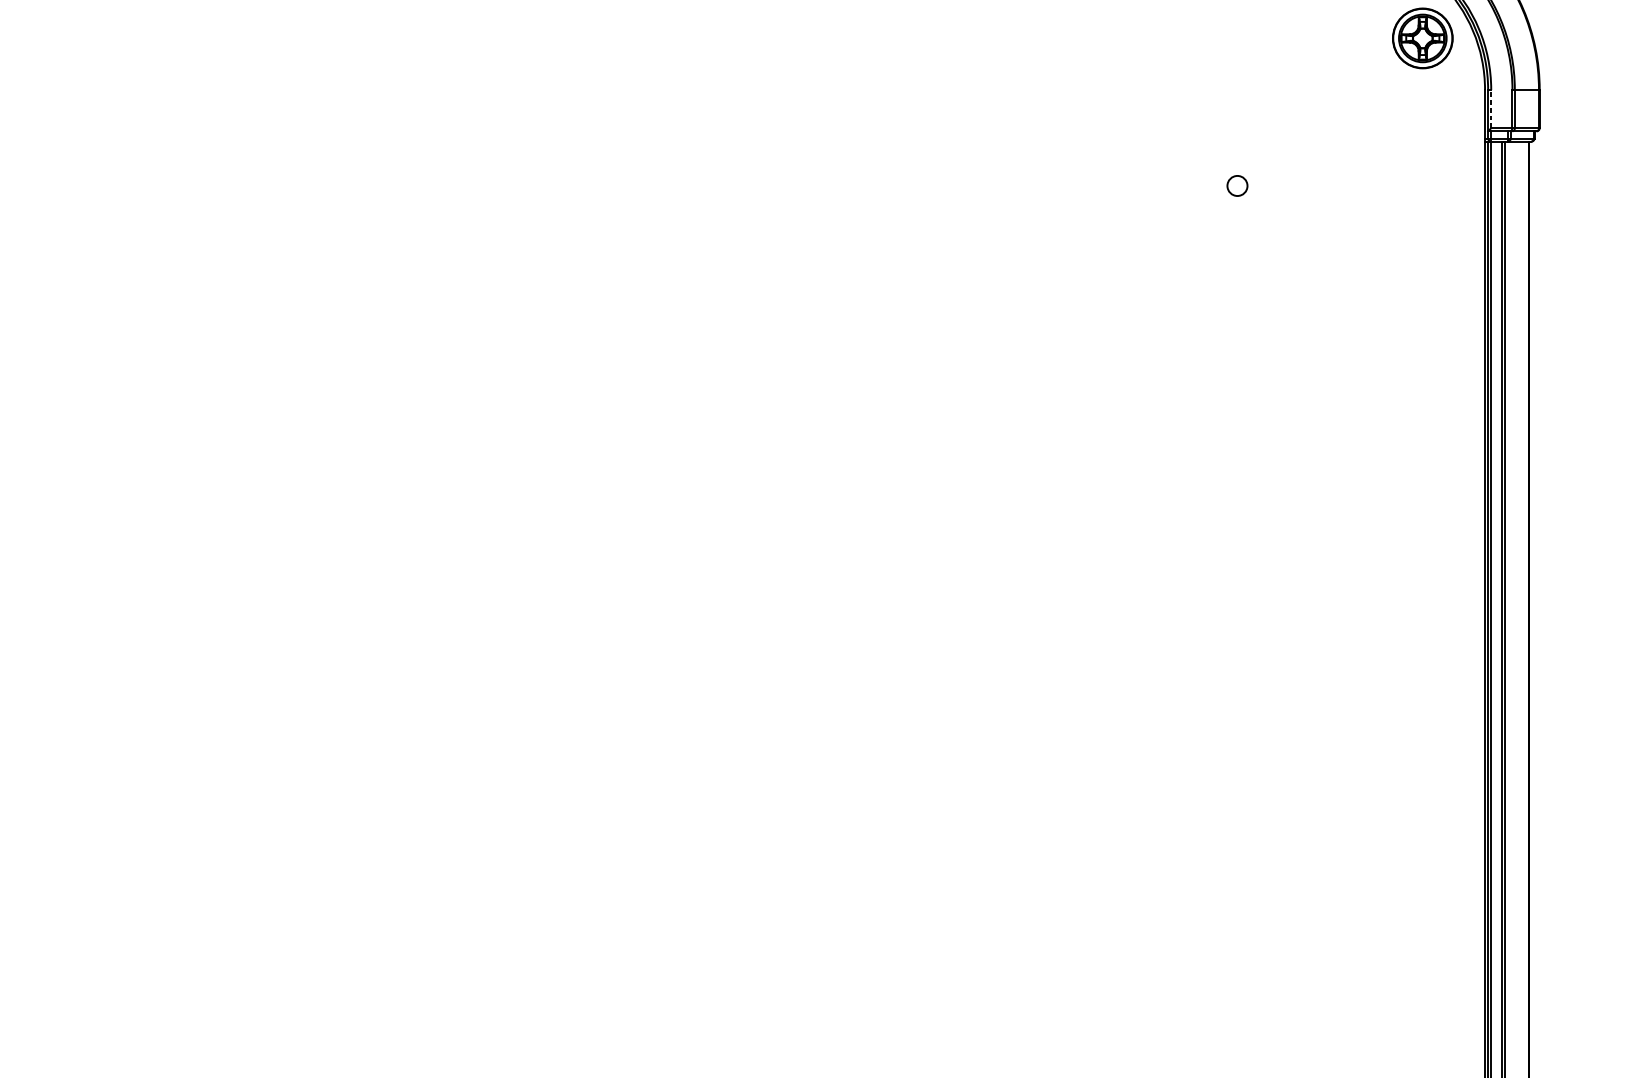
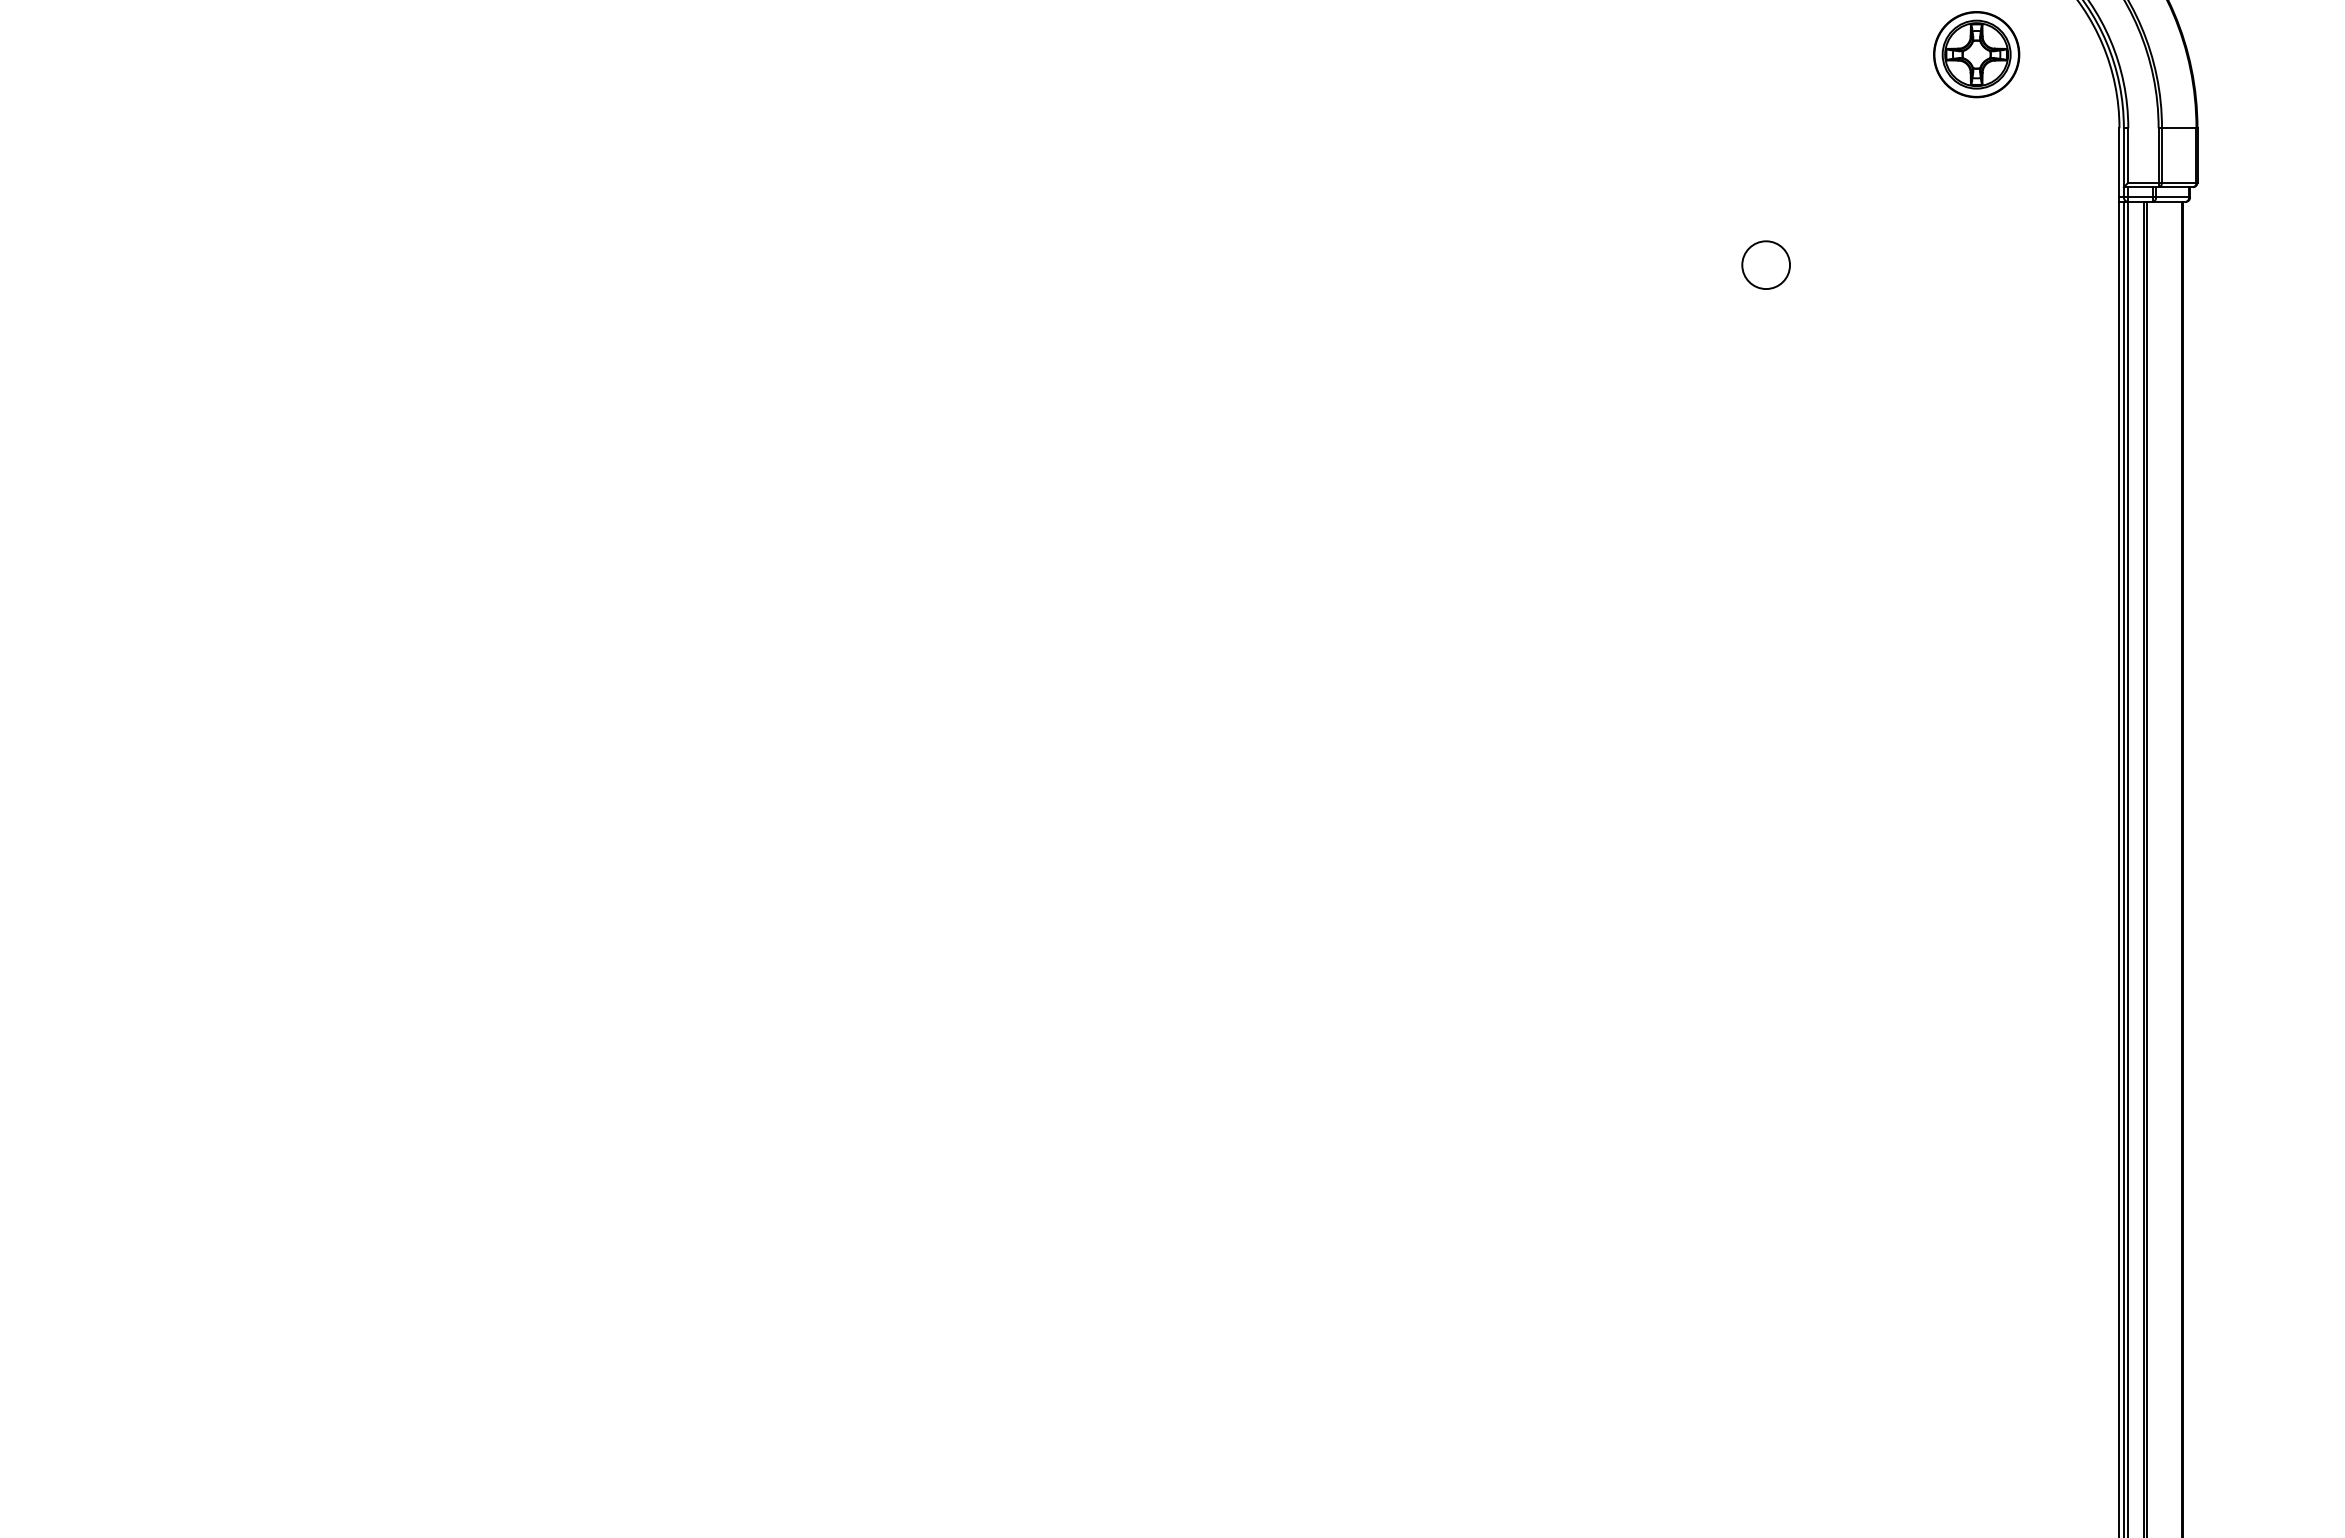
part: (1422, 38) -> (1976, 54), moved
line: (1491, 109) -> (2128, 155), dashed -> solid
circle: (1237, 186) -> (1766, 265), size x1.67

